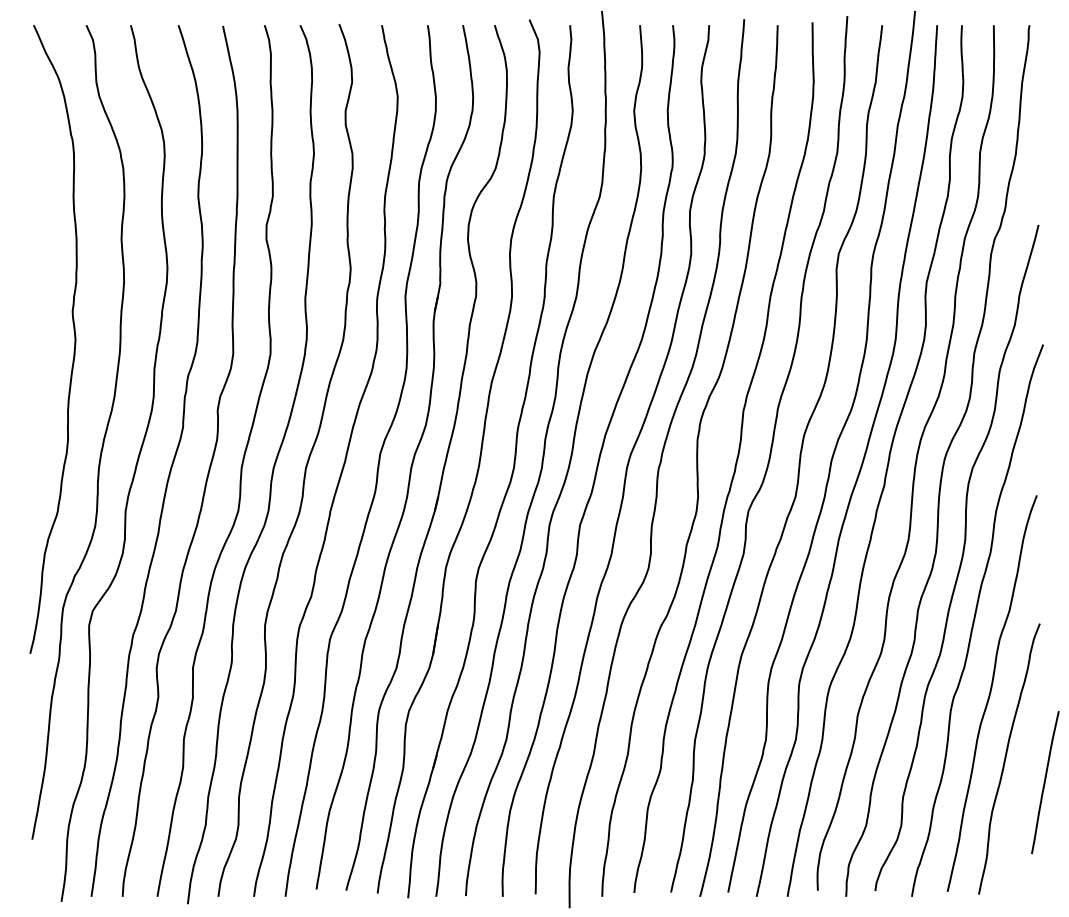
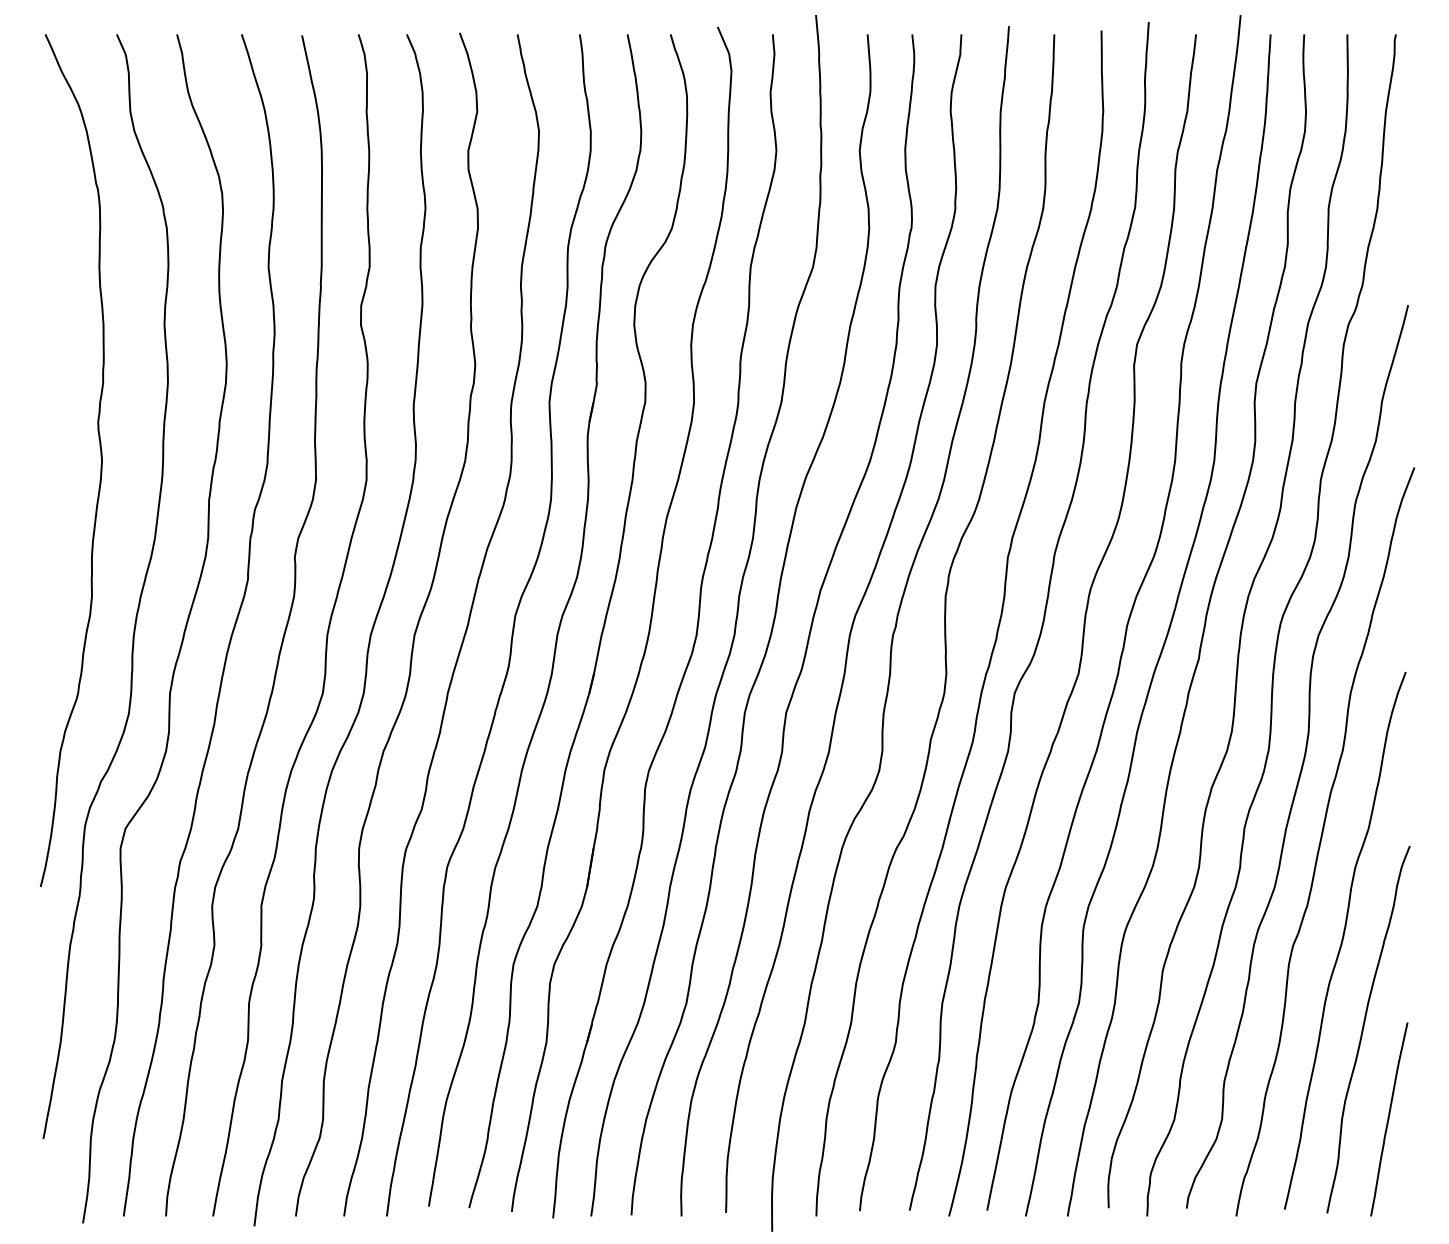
curve: (1045, 782) -> (1389, 1119), moved

